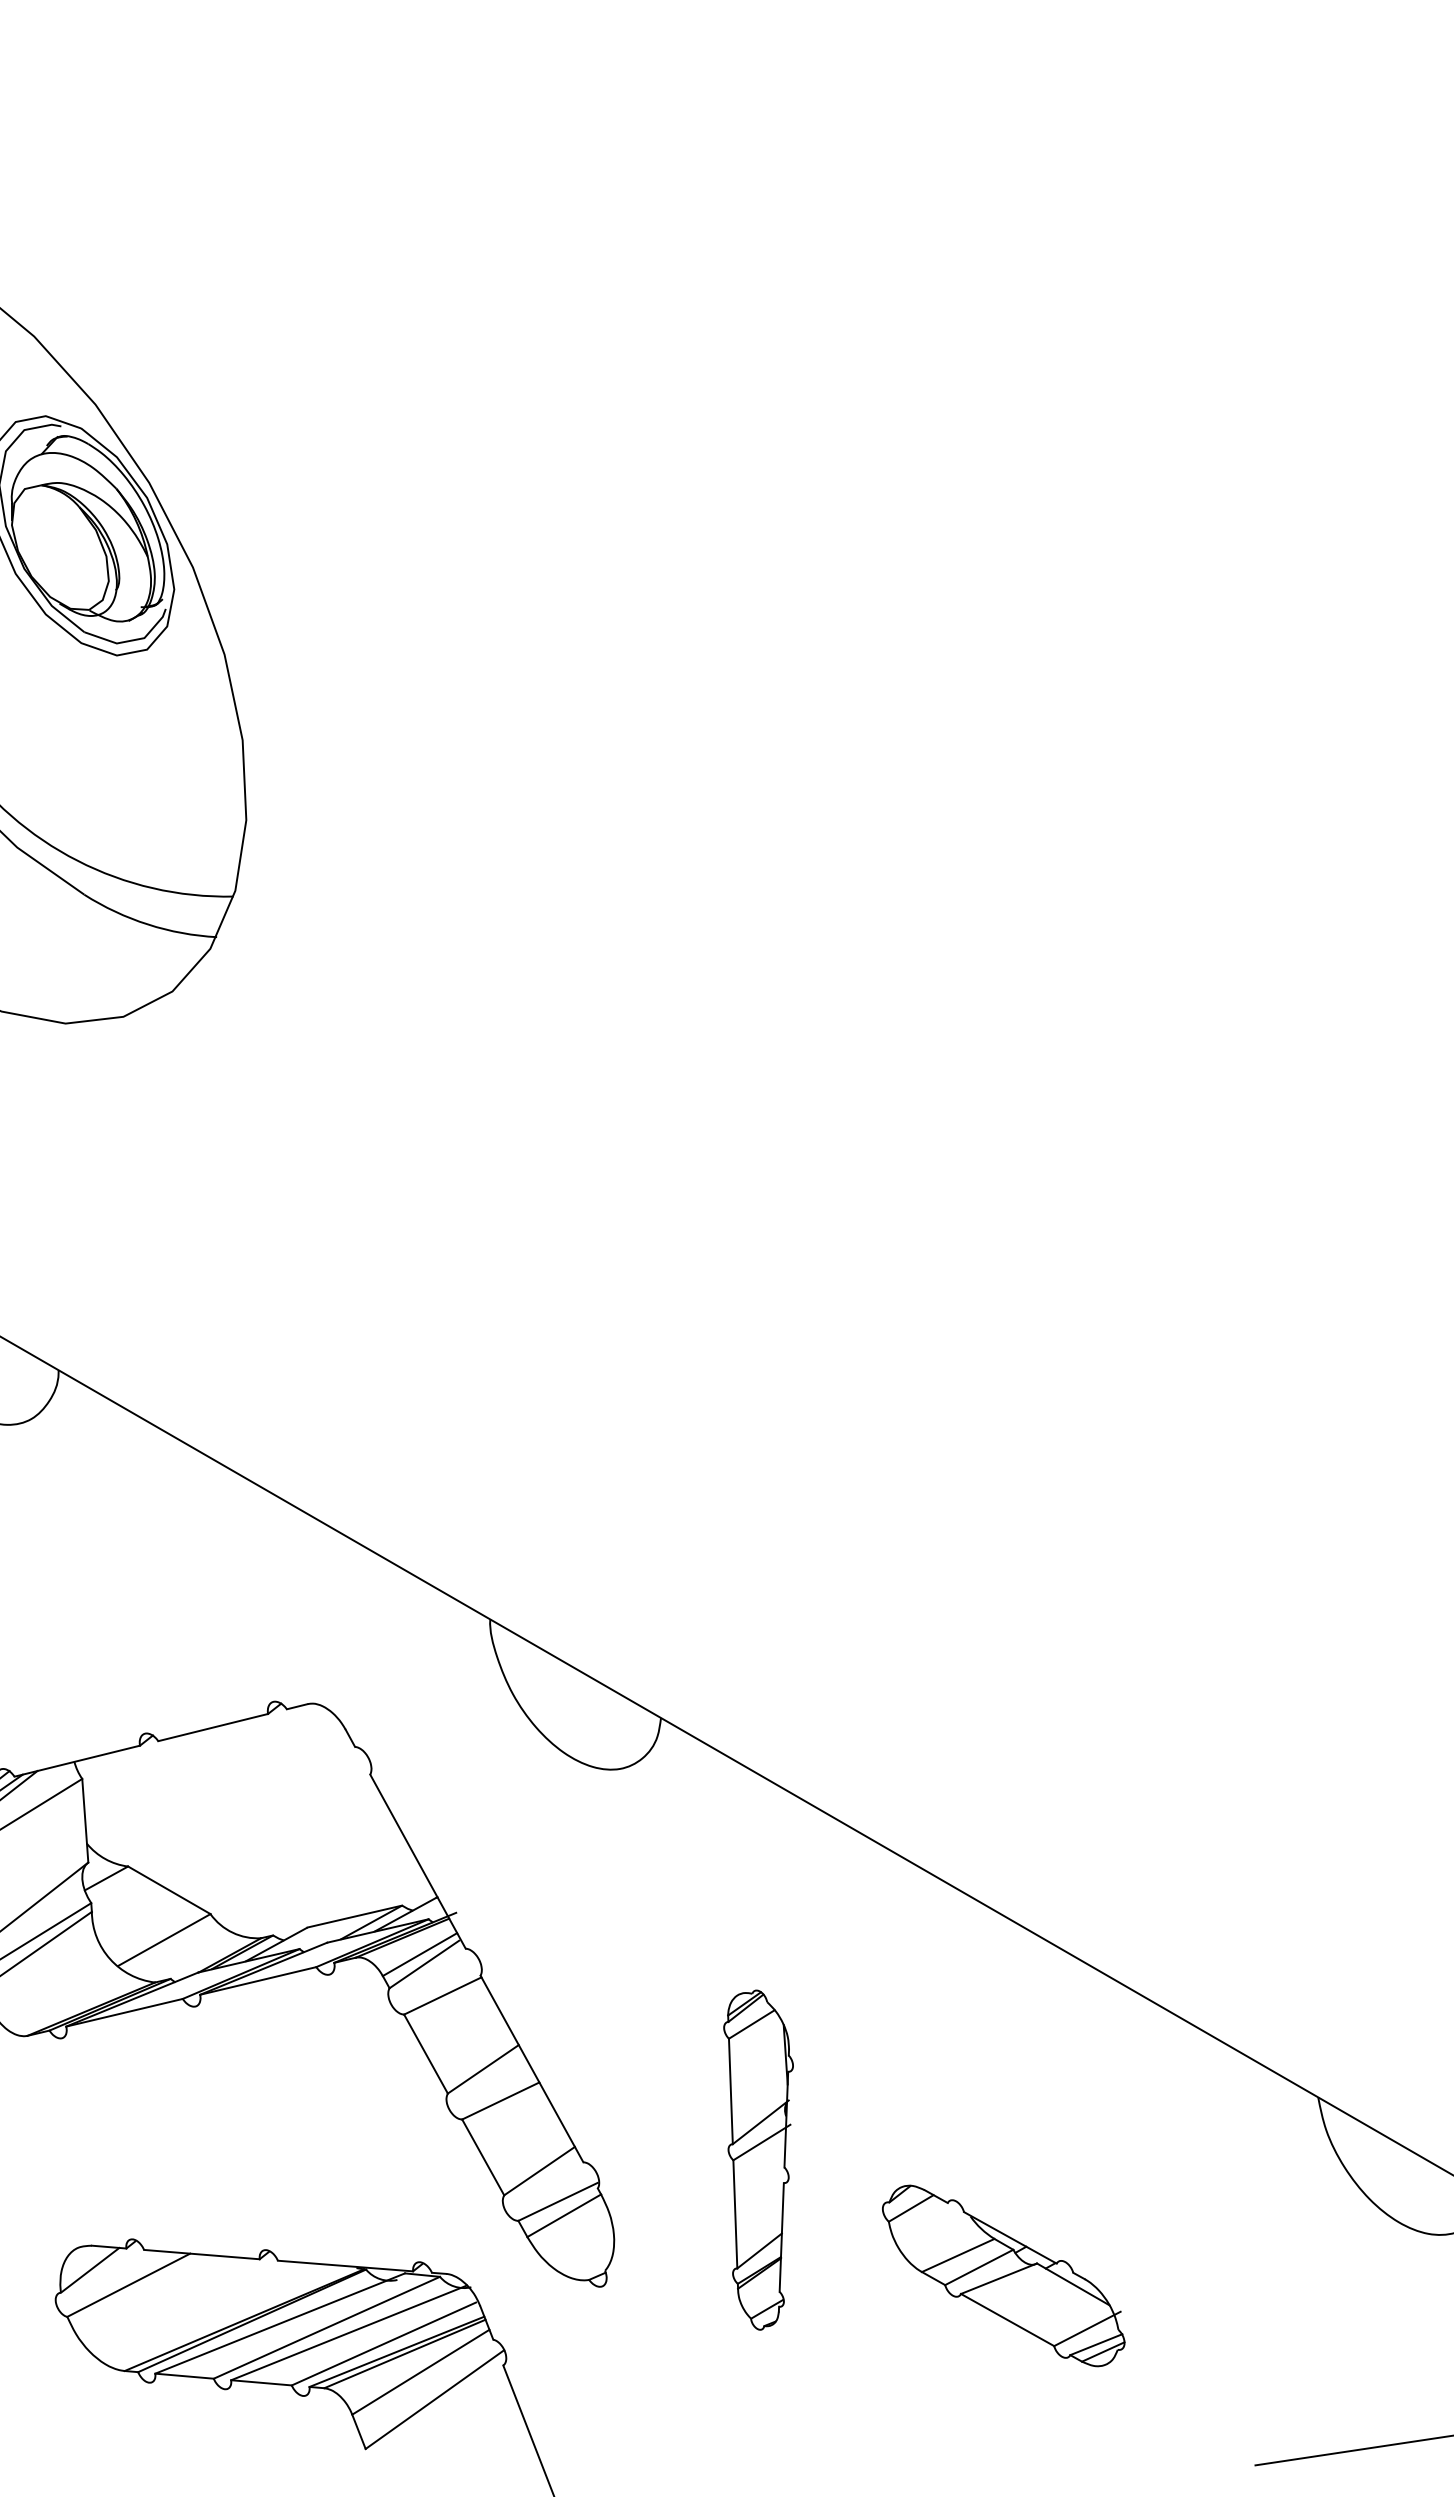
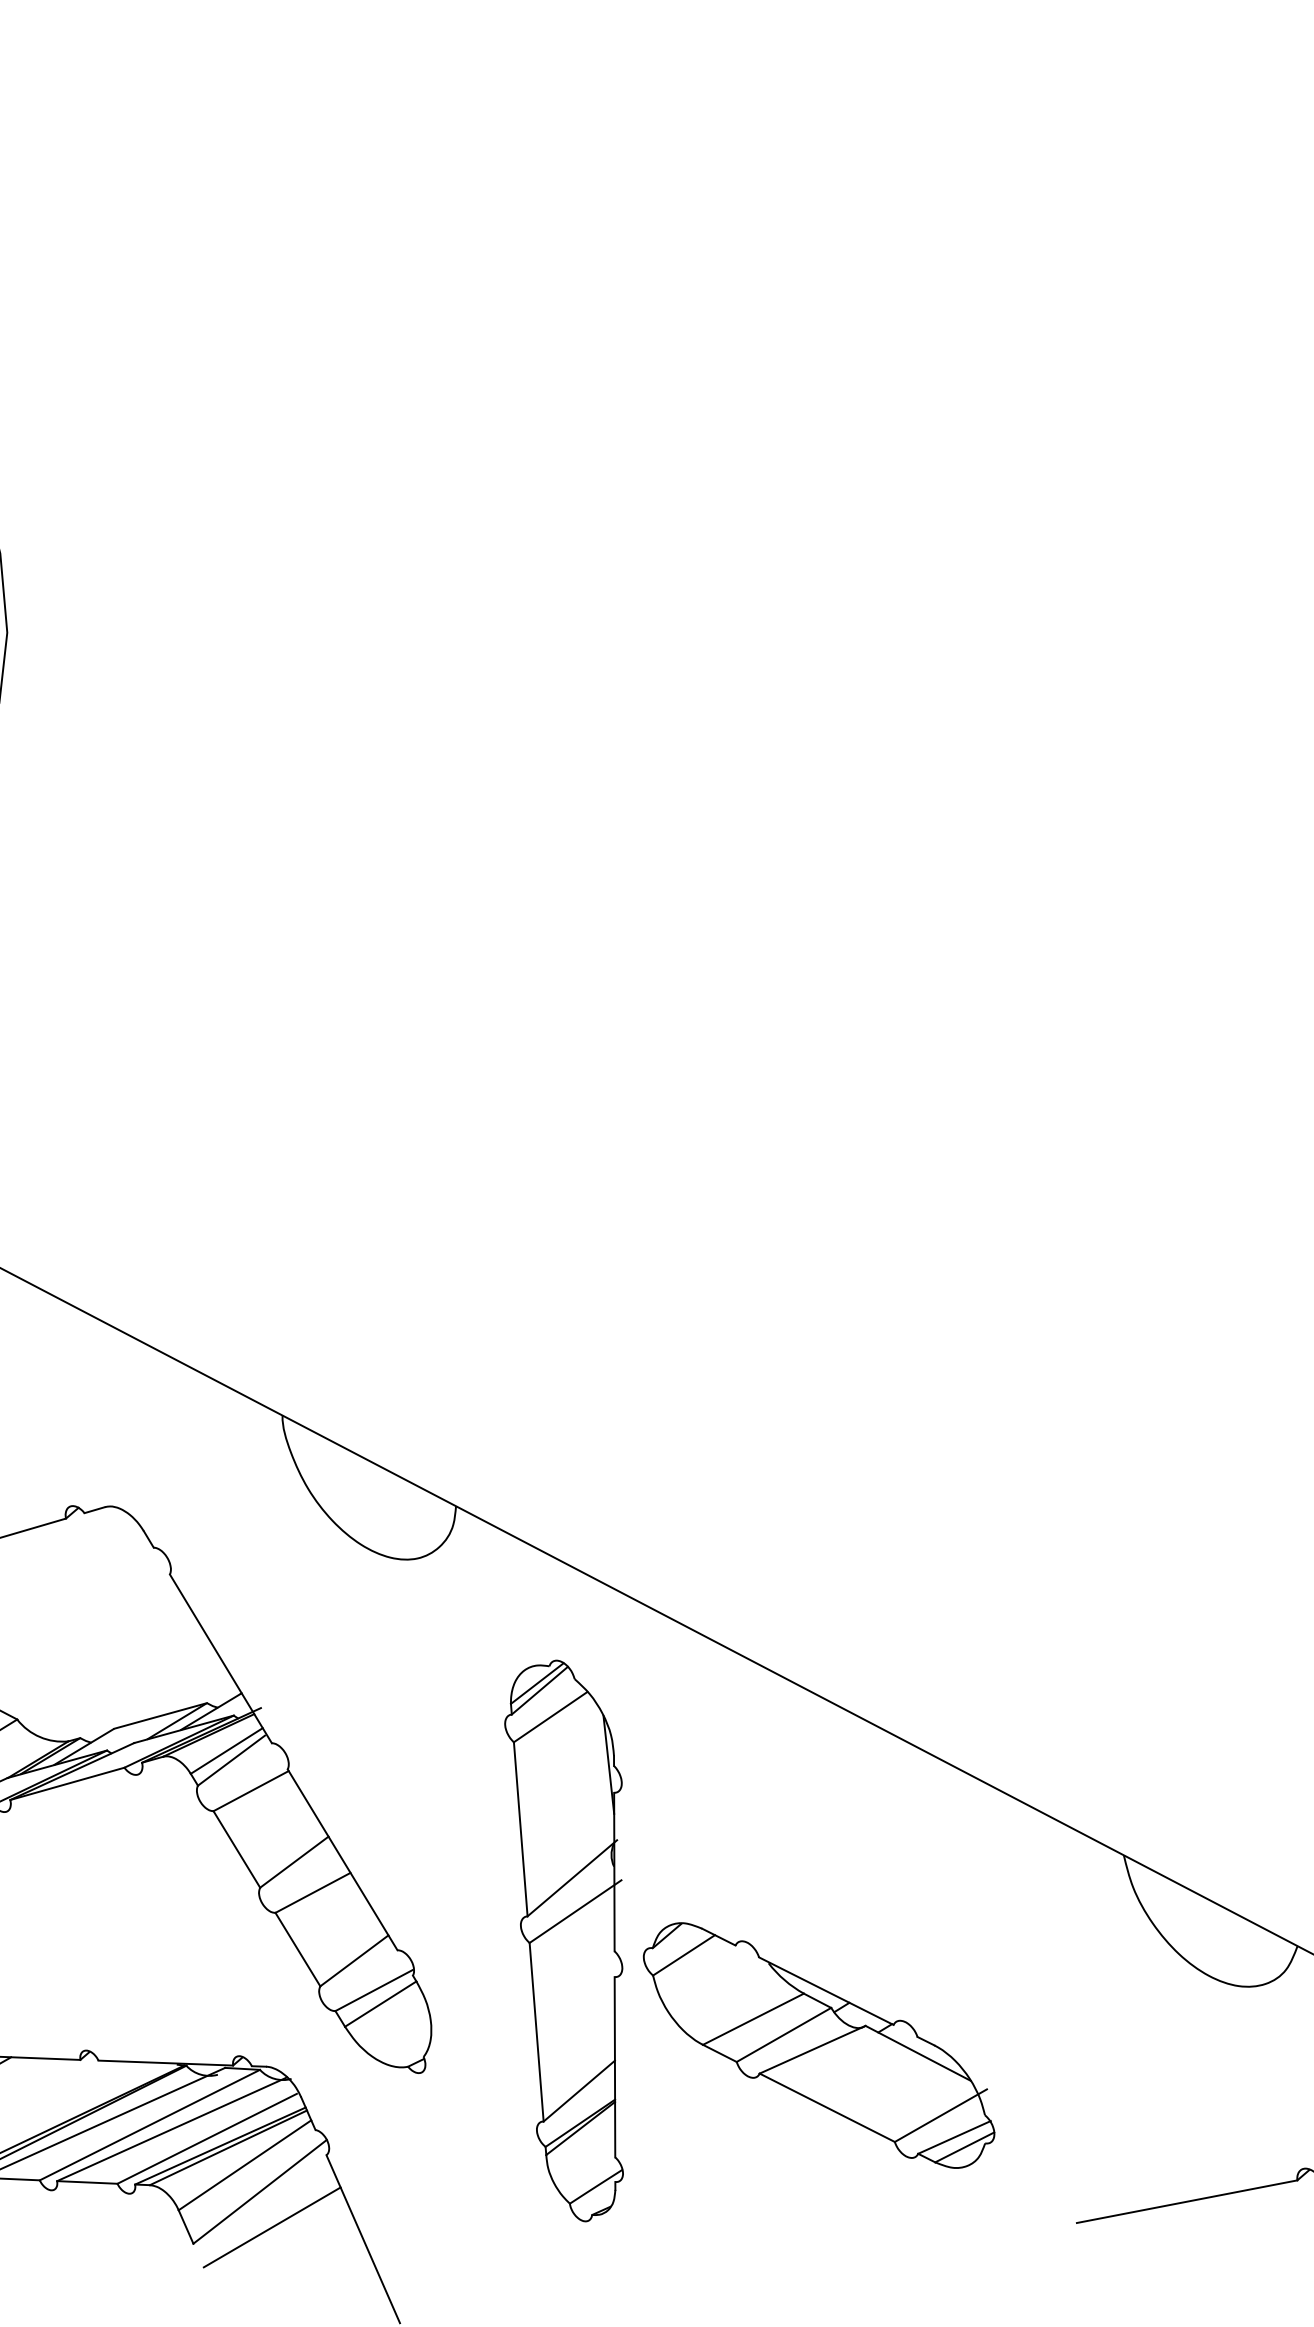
part: (758, 2159) -> (571, 1940), size x1.67
part: (1003, 2275) -> (819, 2045), size x1.43
line: (445, 2435) -> (272, 2227), added

